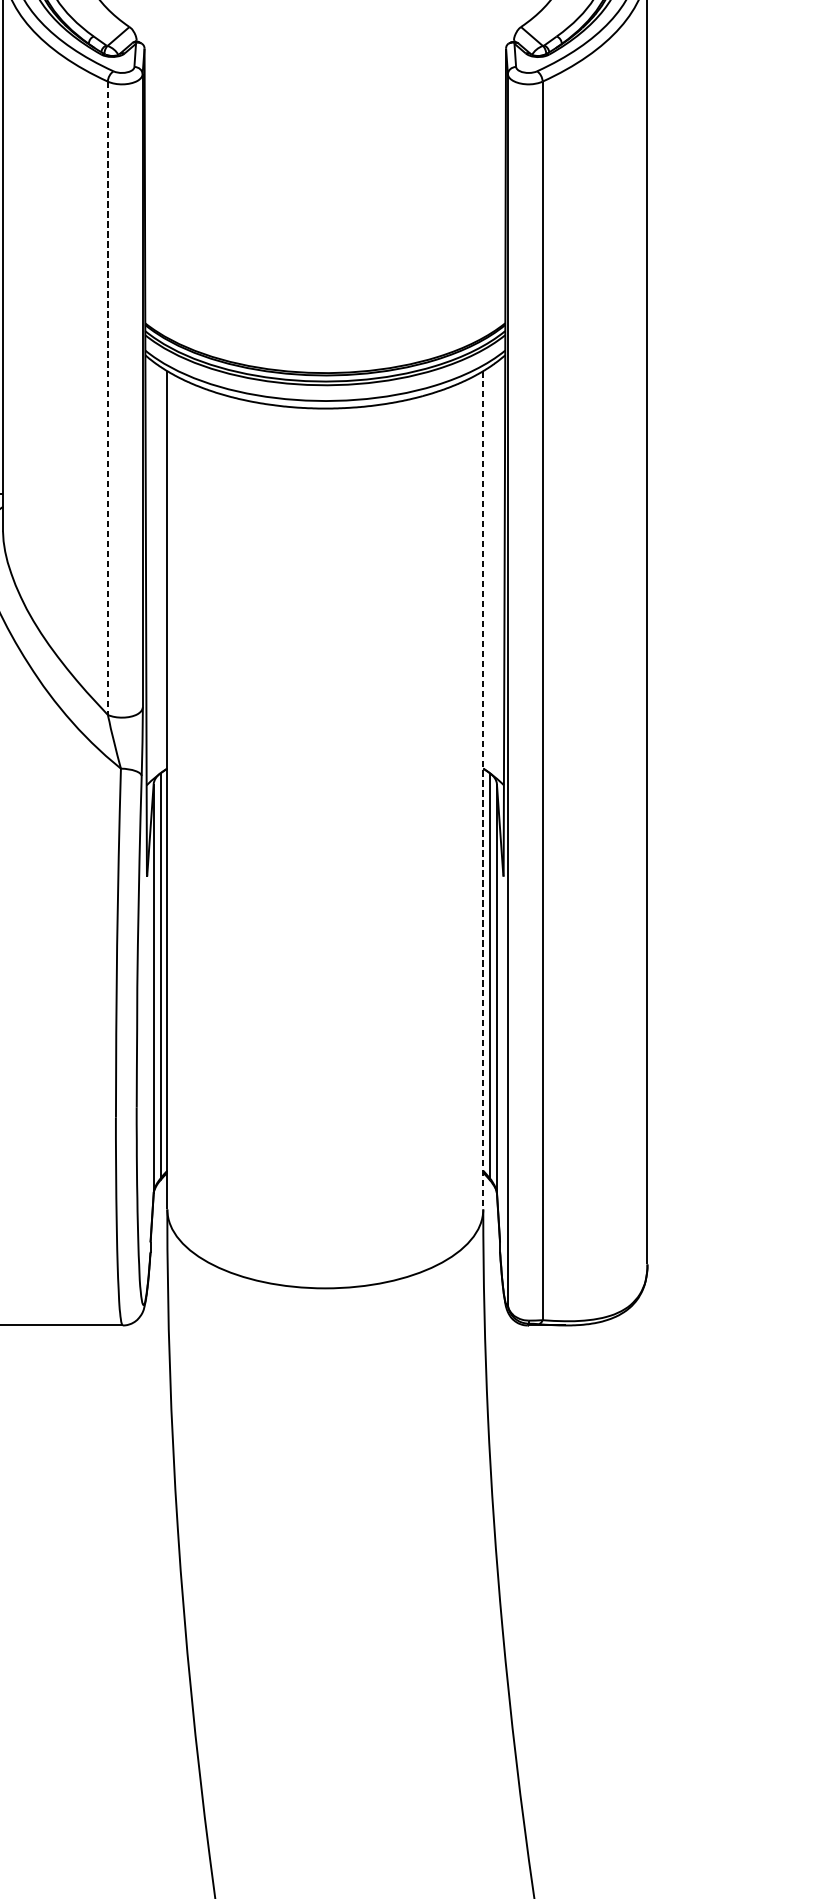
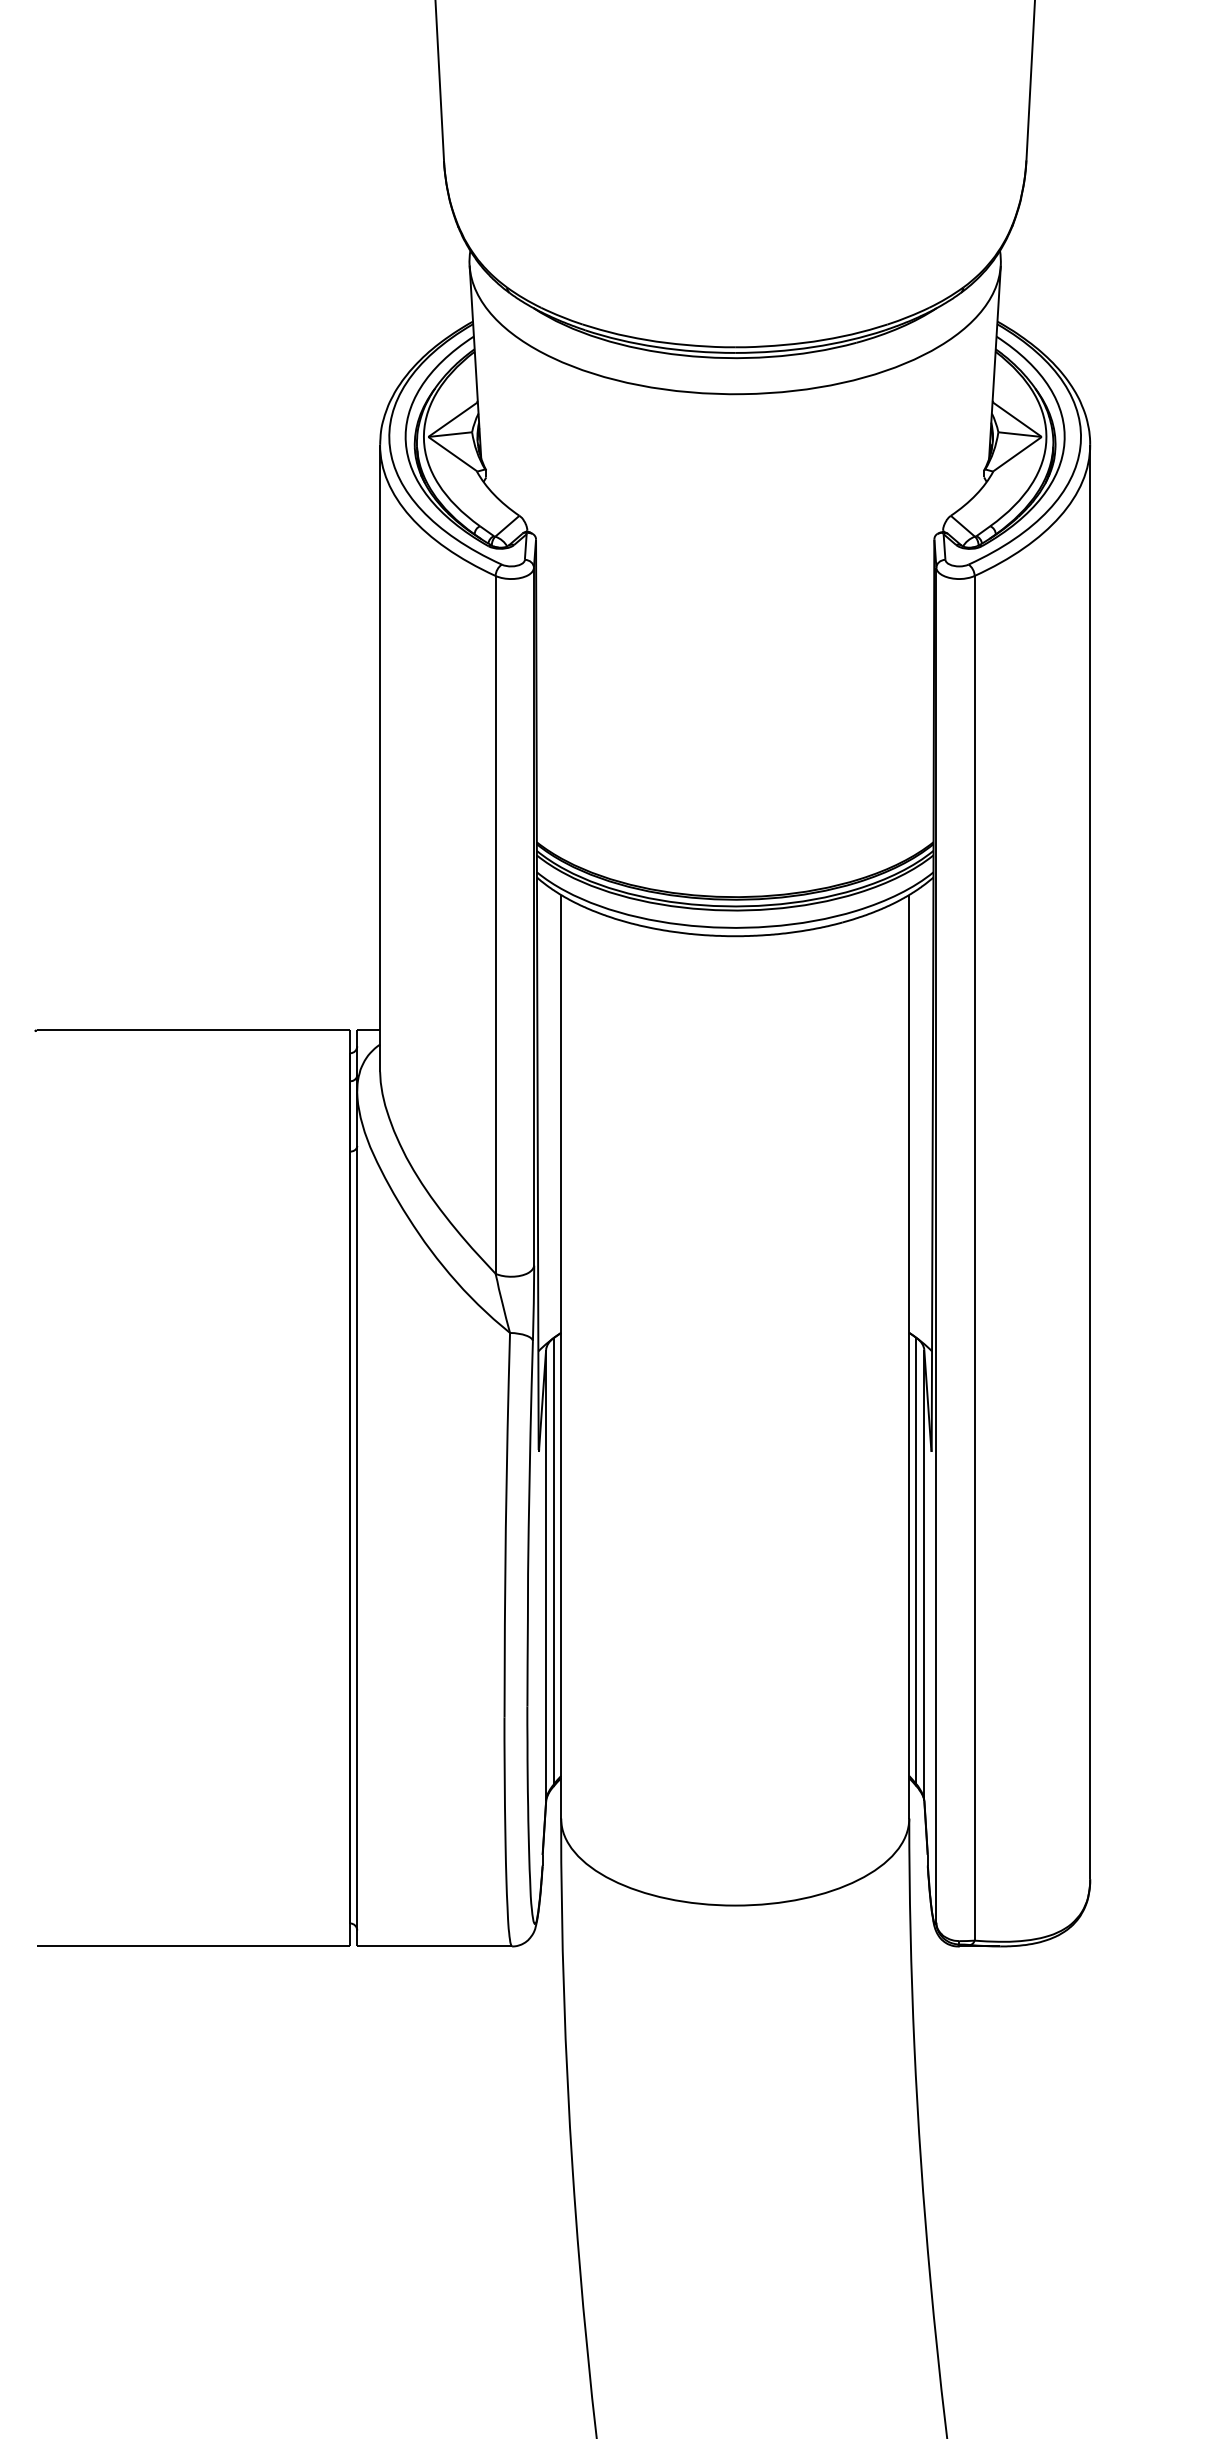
line: (107, 397) -> (495, 924), dashed -> solid
line: (483, 790) -> (909, 1356), dashed -> solid

